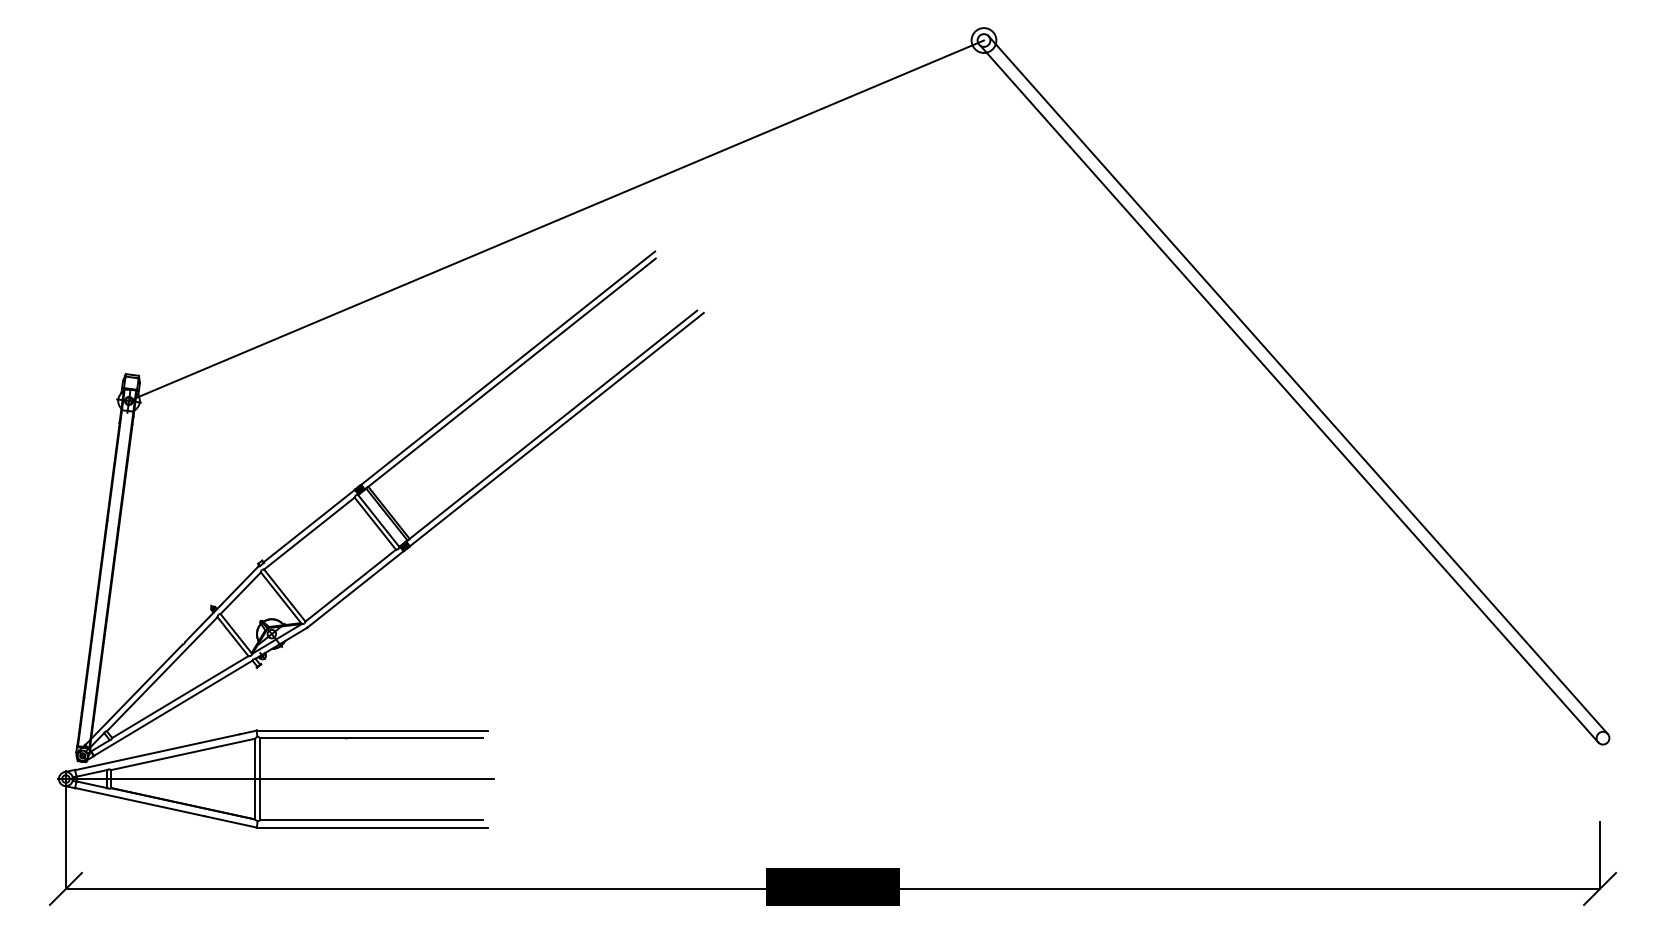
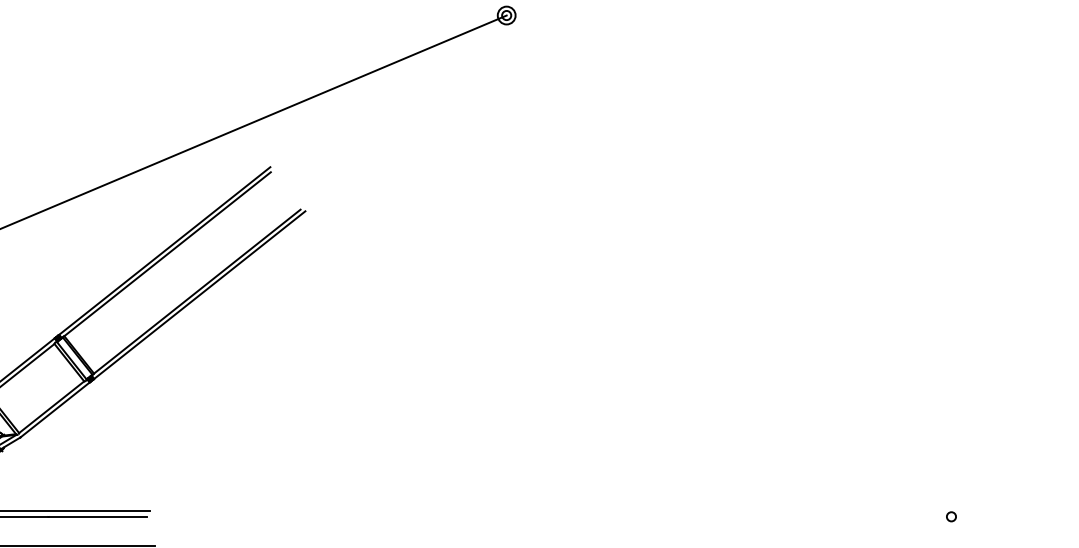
line: (1297, 384) -> (731, 262), removed
line: (1289, 393) -> (726, 269), removed

